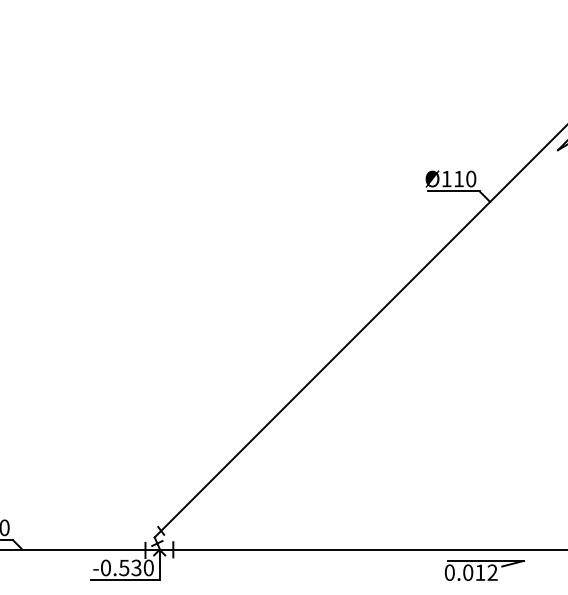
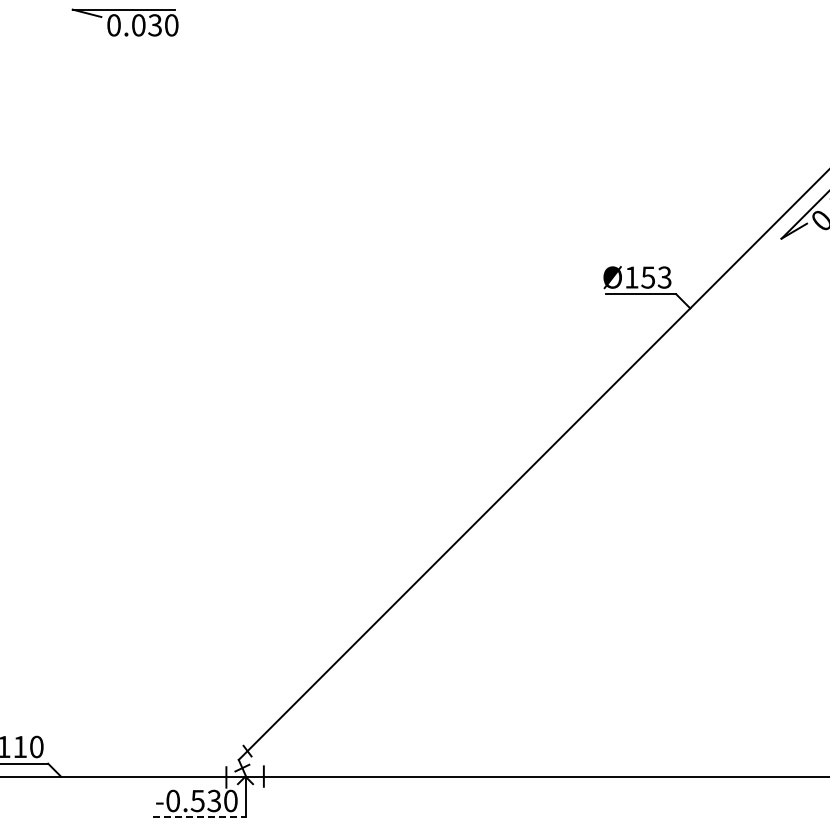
text: (465, 178) -> (656, 277), Ø110 -> Ø153
part: (484, 570) -> (682, 804), removed
line: (125, 580) -> (199, 817), solid -> dashed

